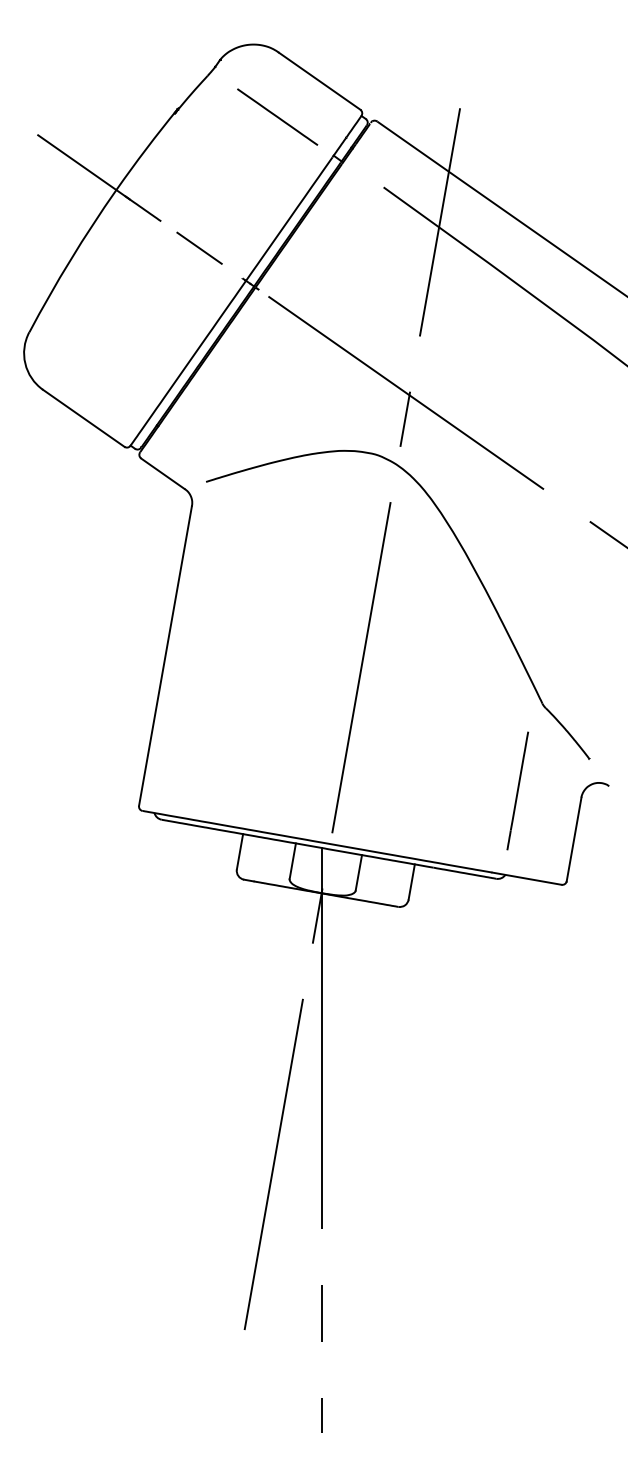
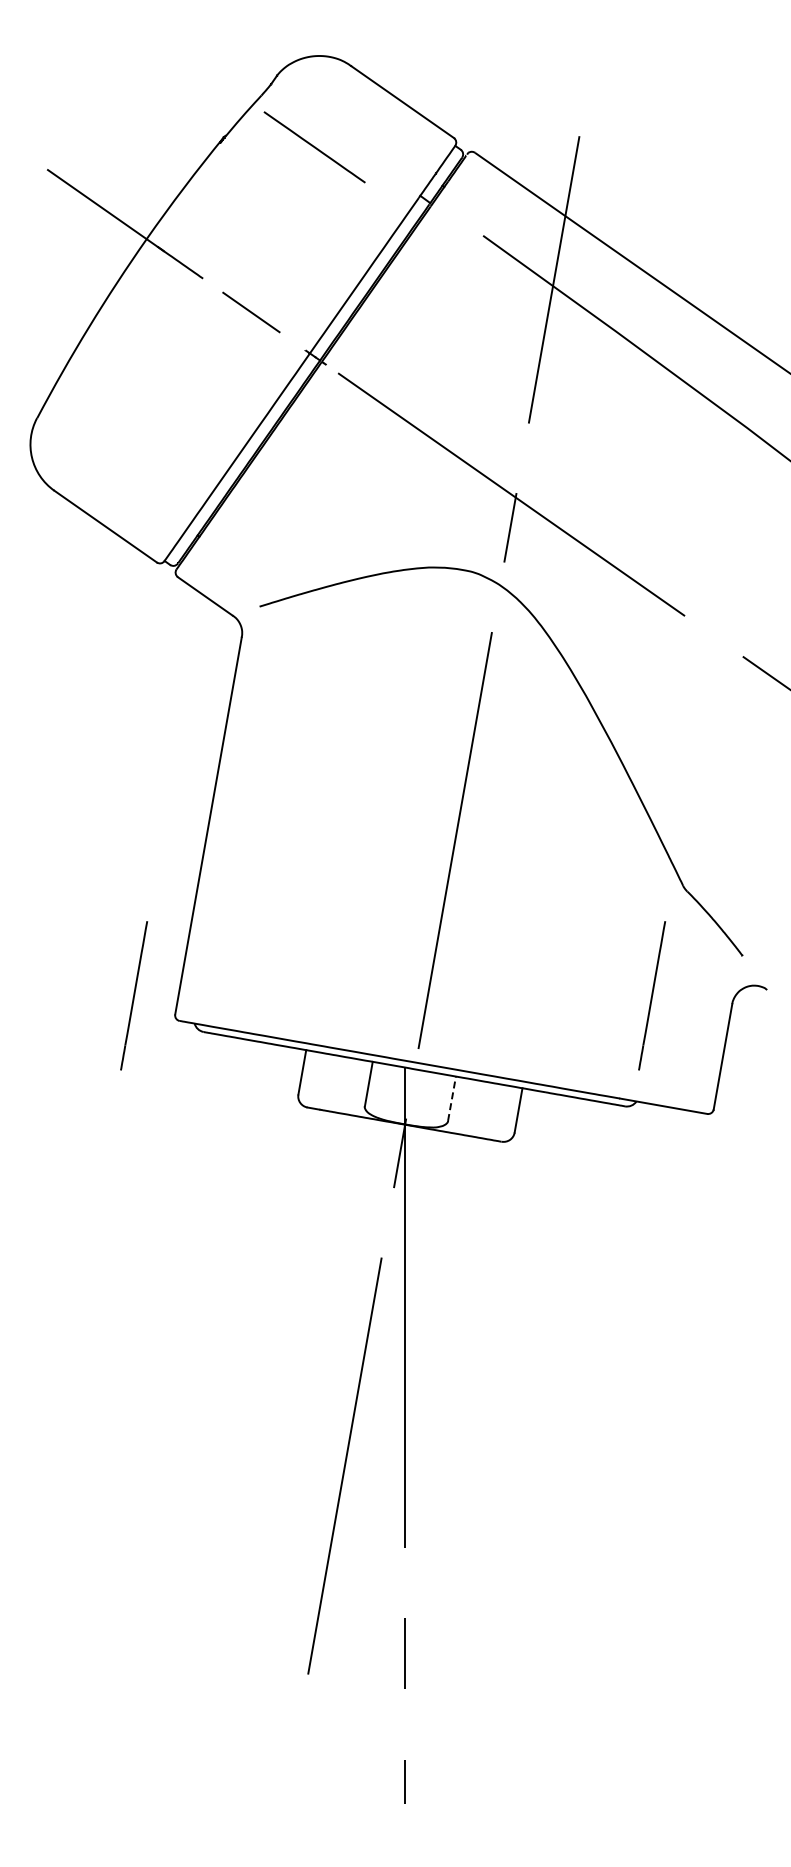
line: (277, 117) -> (314, 147), moved
line: (106, 790) -> (134, 995), added
line: (359, 872) -> (452, 1098), solid -> dashed

